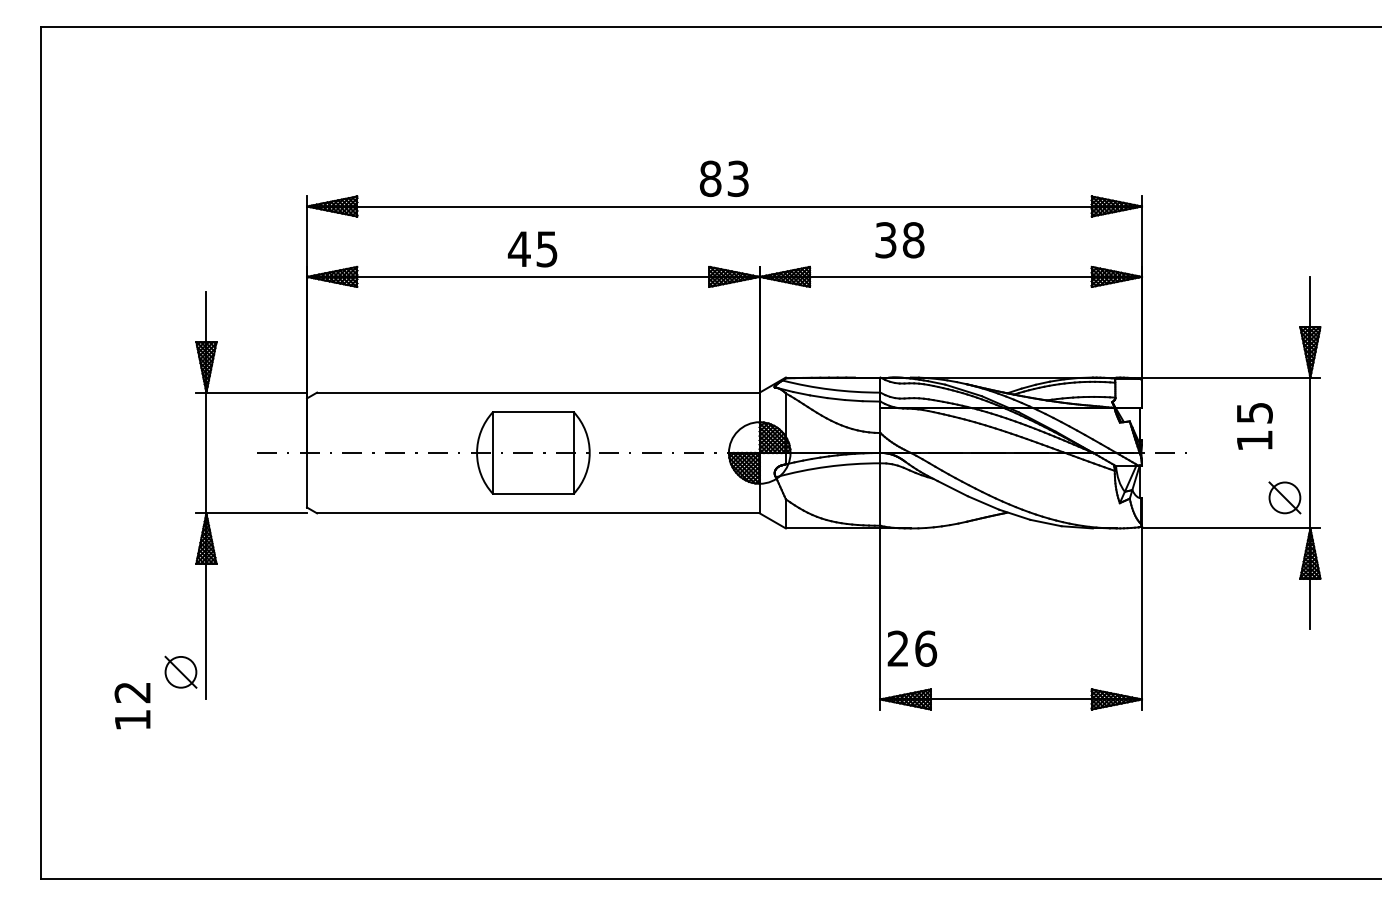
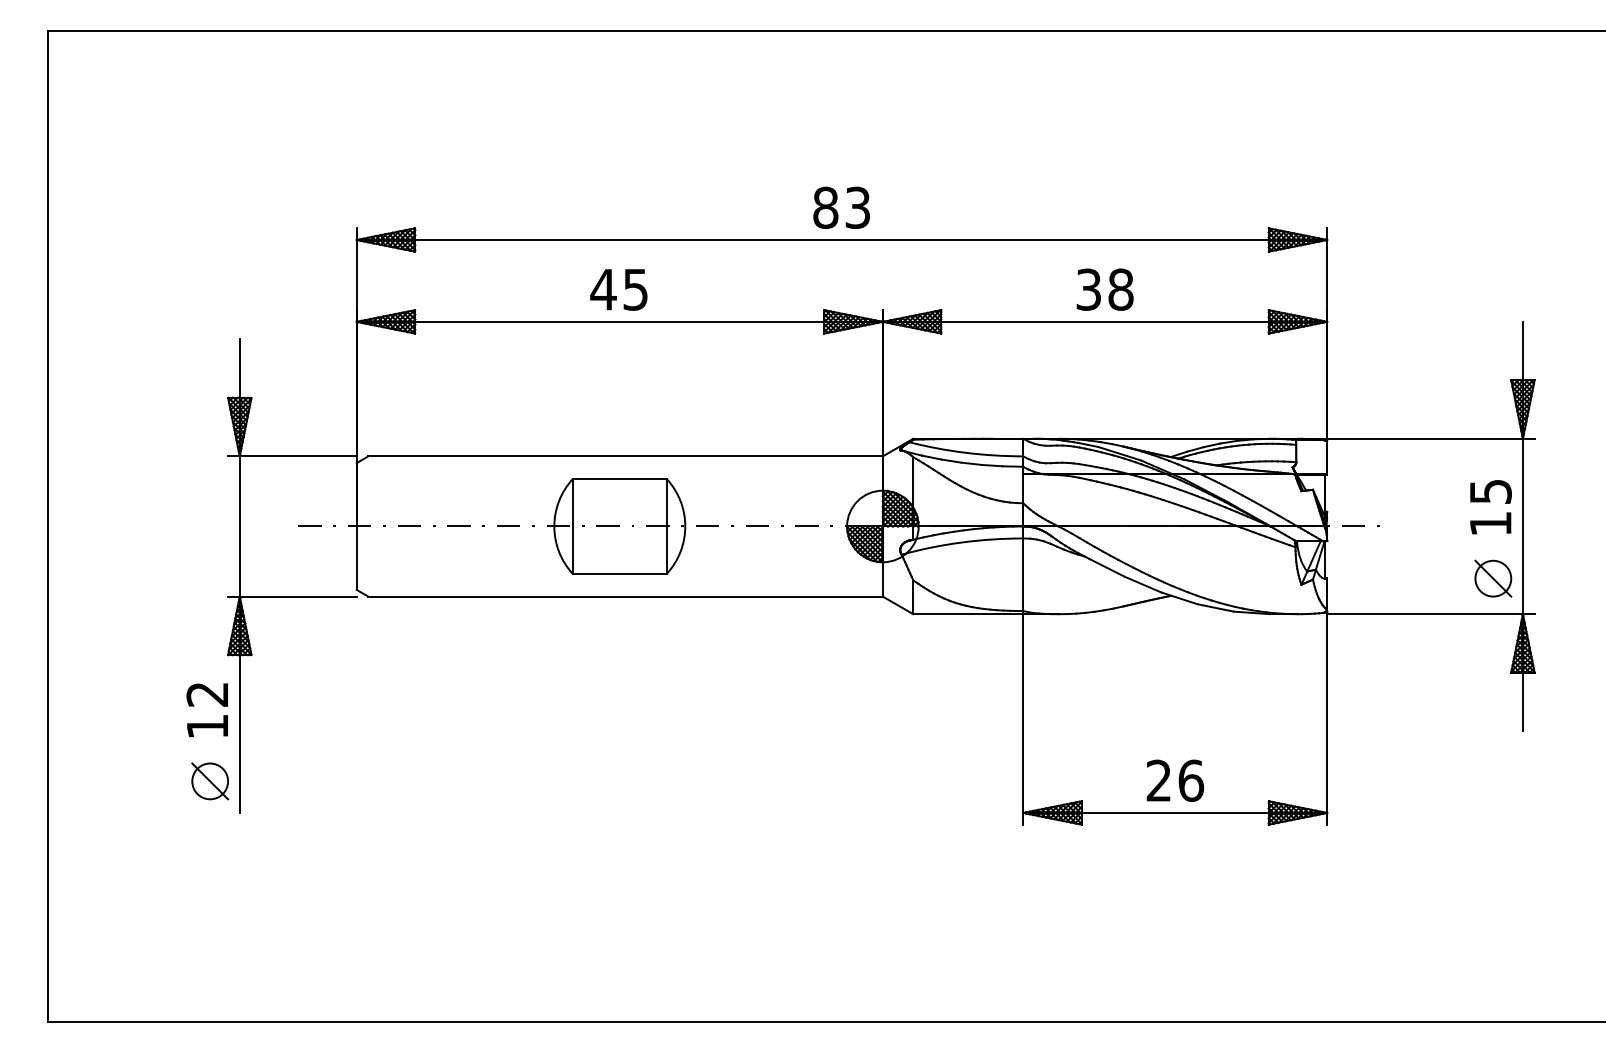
text: (899, 240) -> (1104, 289), moved
text: (1254, 426) -> (1490, 507), moved
text: (912, 648) -> (1175, 780), moved
text: (132, 706) -> (207, 710), moved

